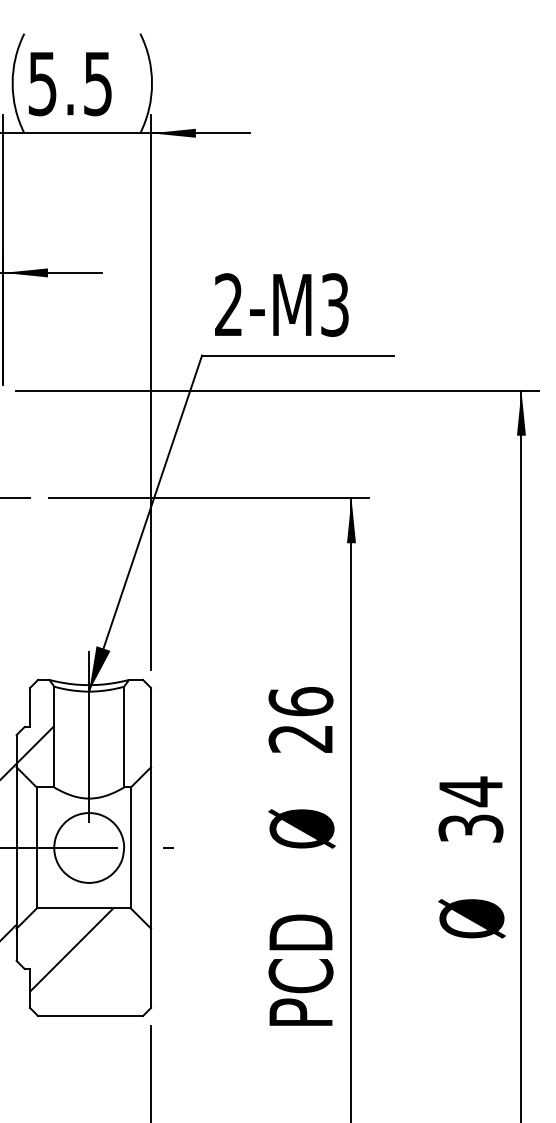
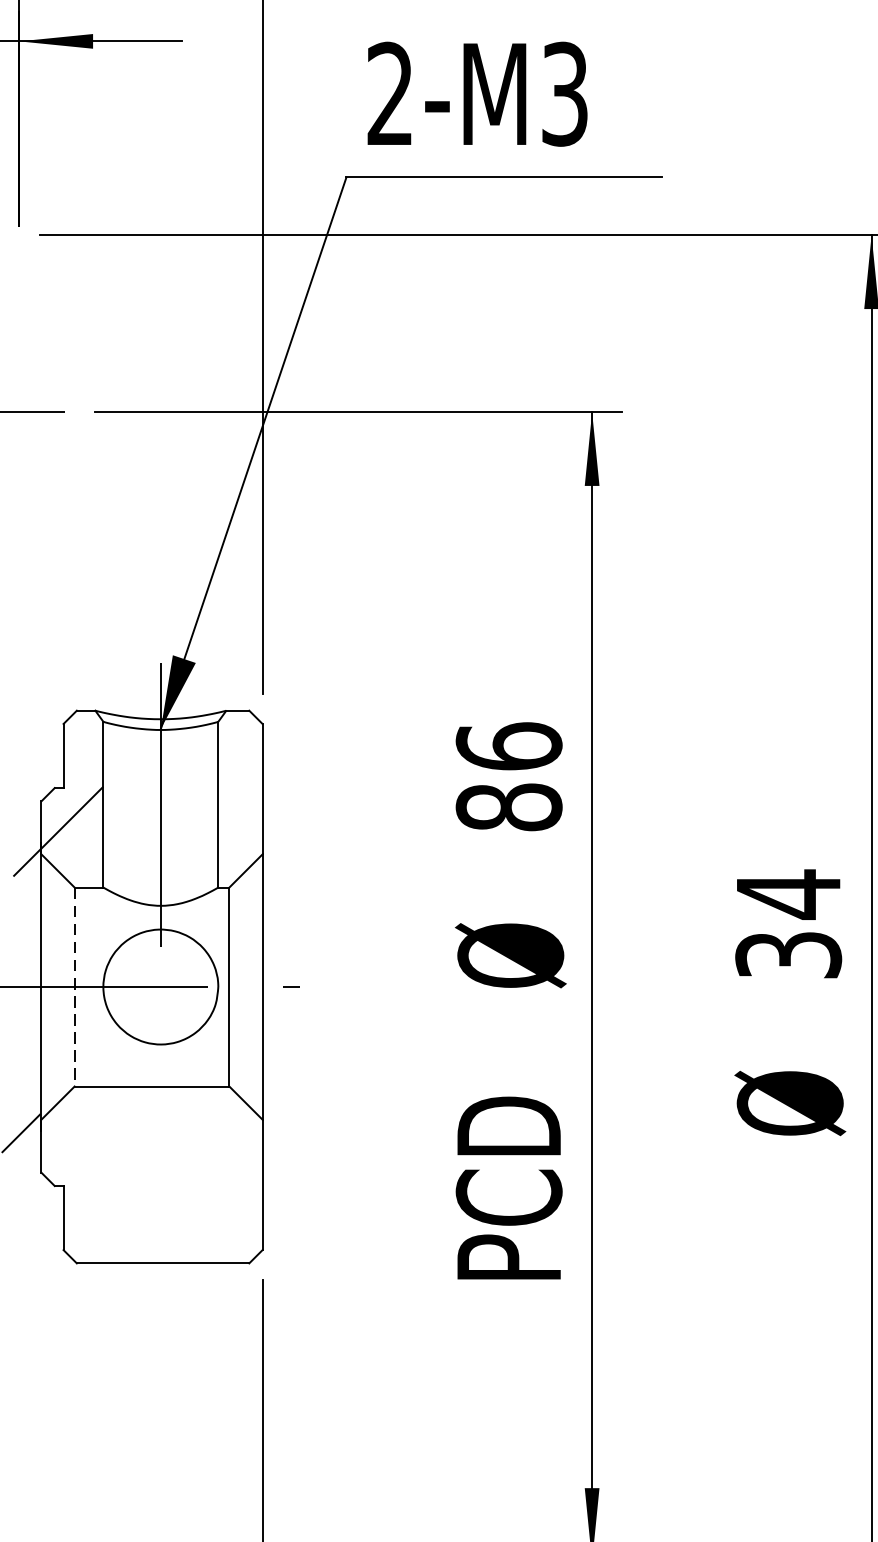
text: (300, 738) -> (508, 807), 26 -> 86
line: (36, 848) -> (74, 987), solid -> dashed
hatch: (71, 949) -> (131, 1153), removed

